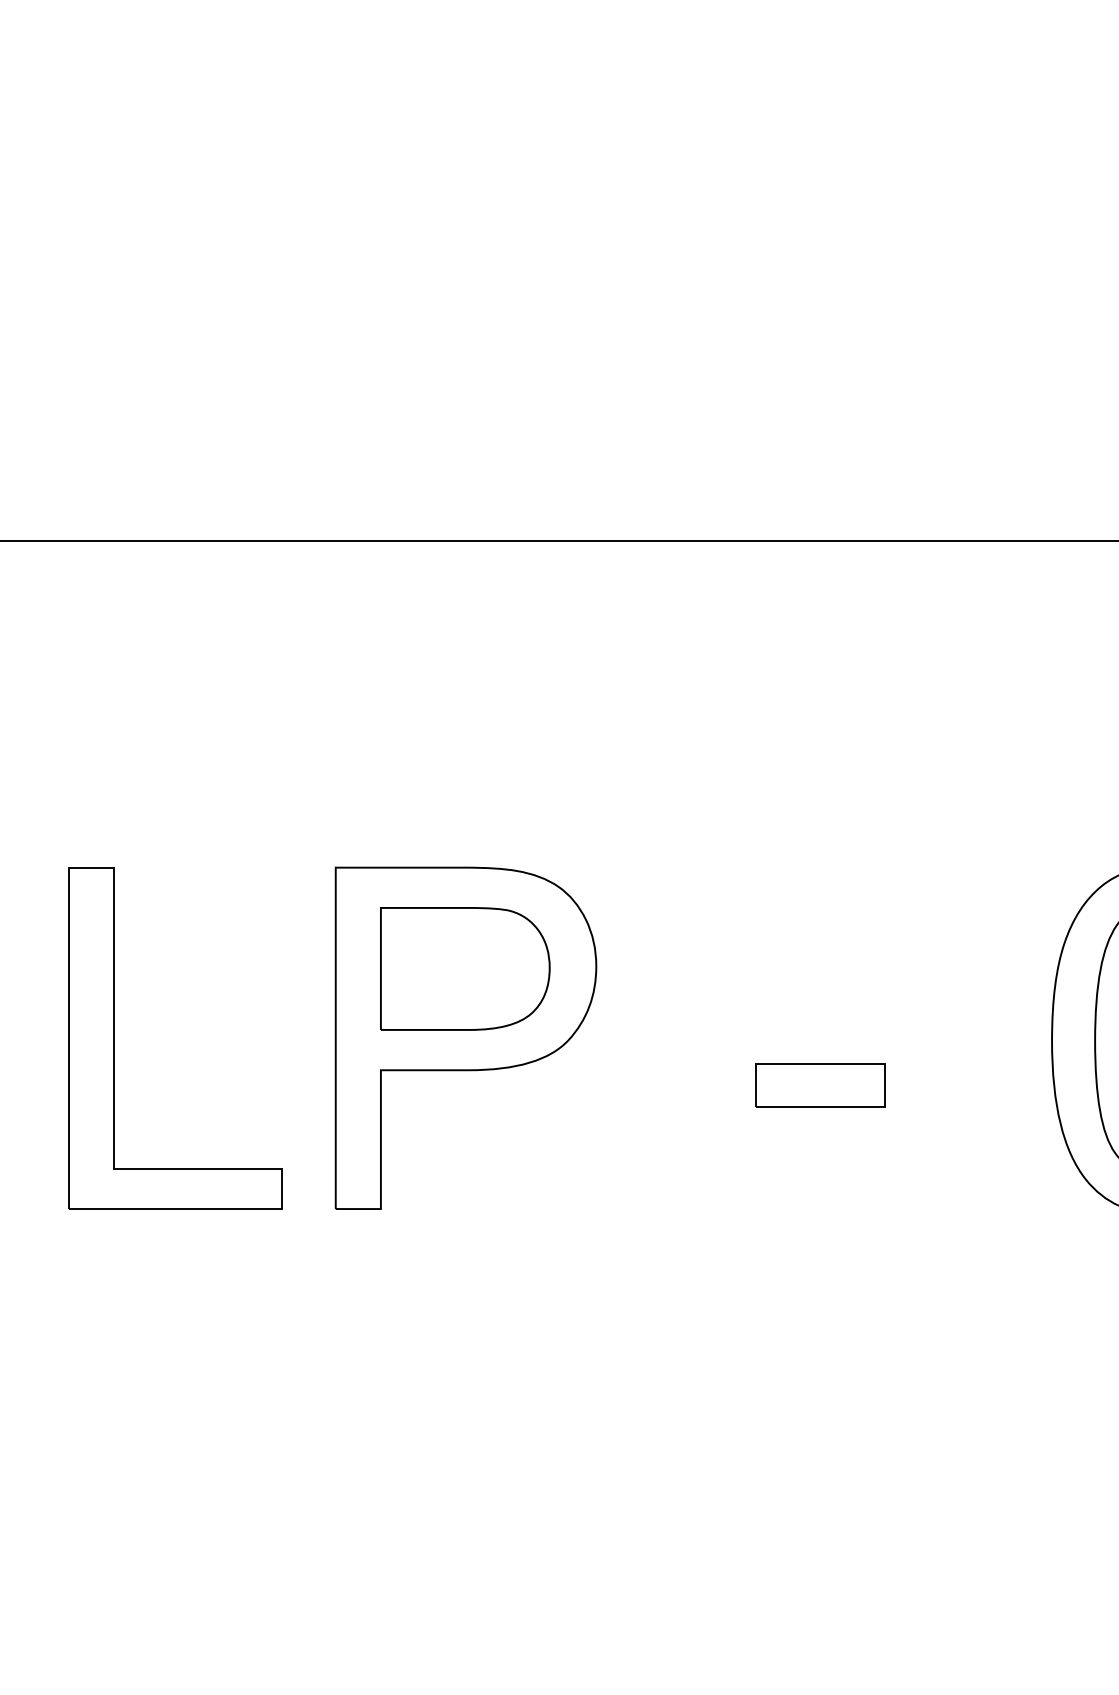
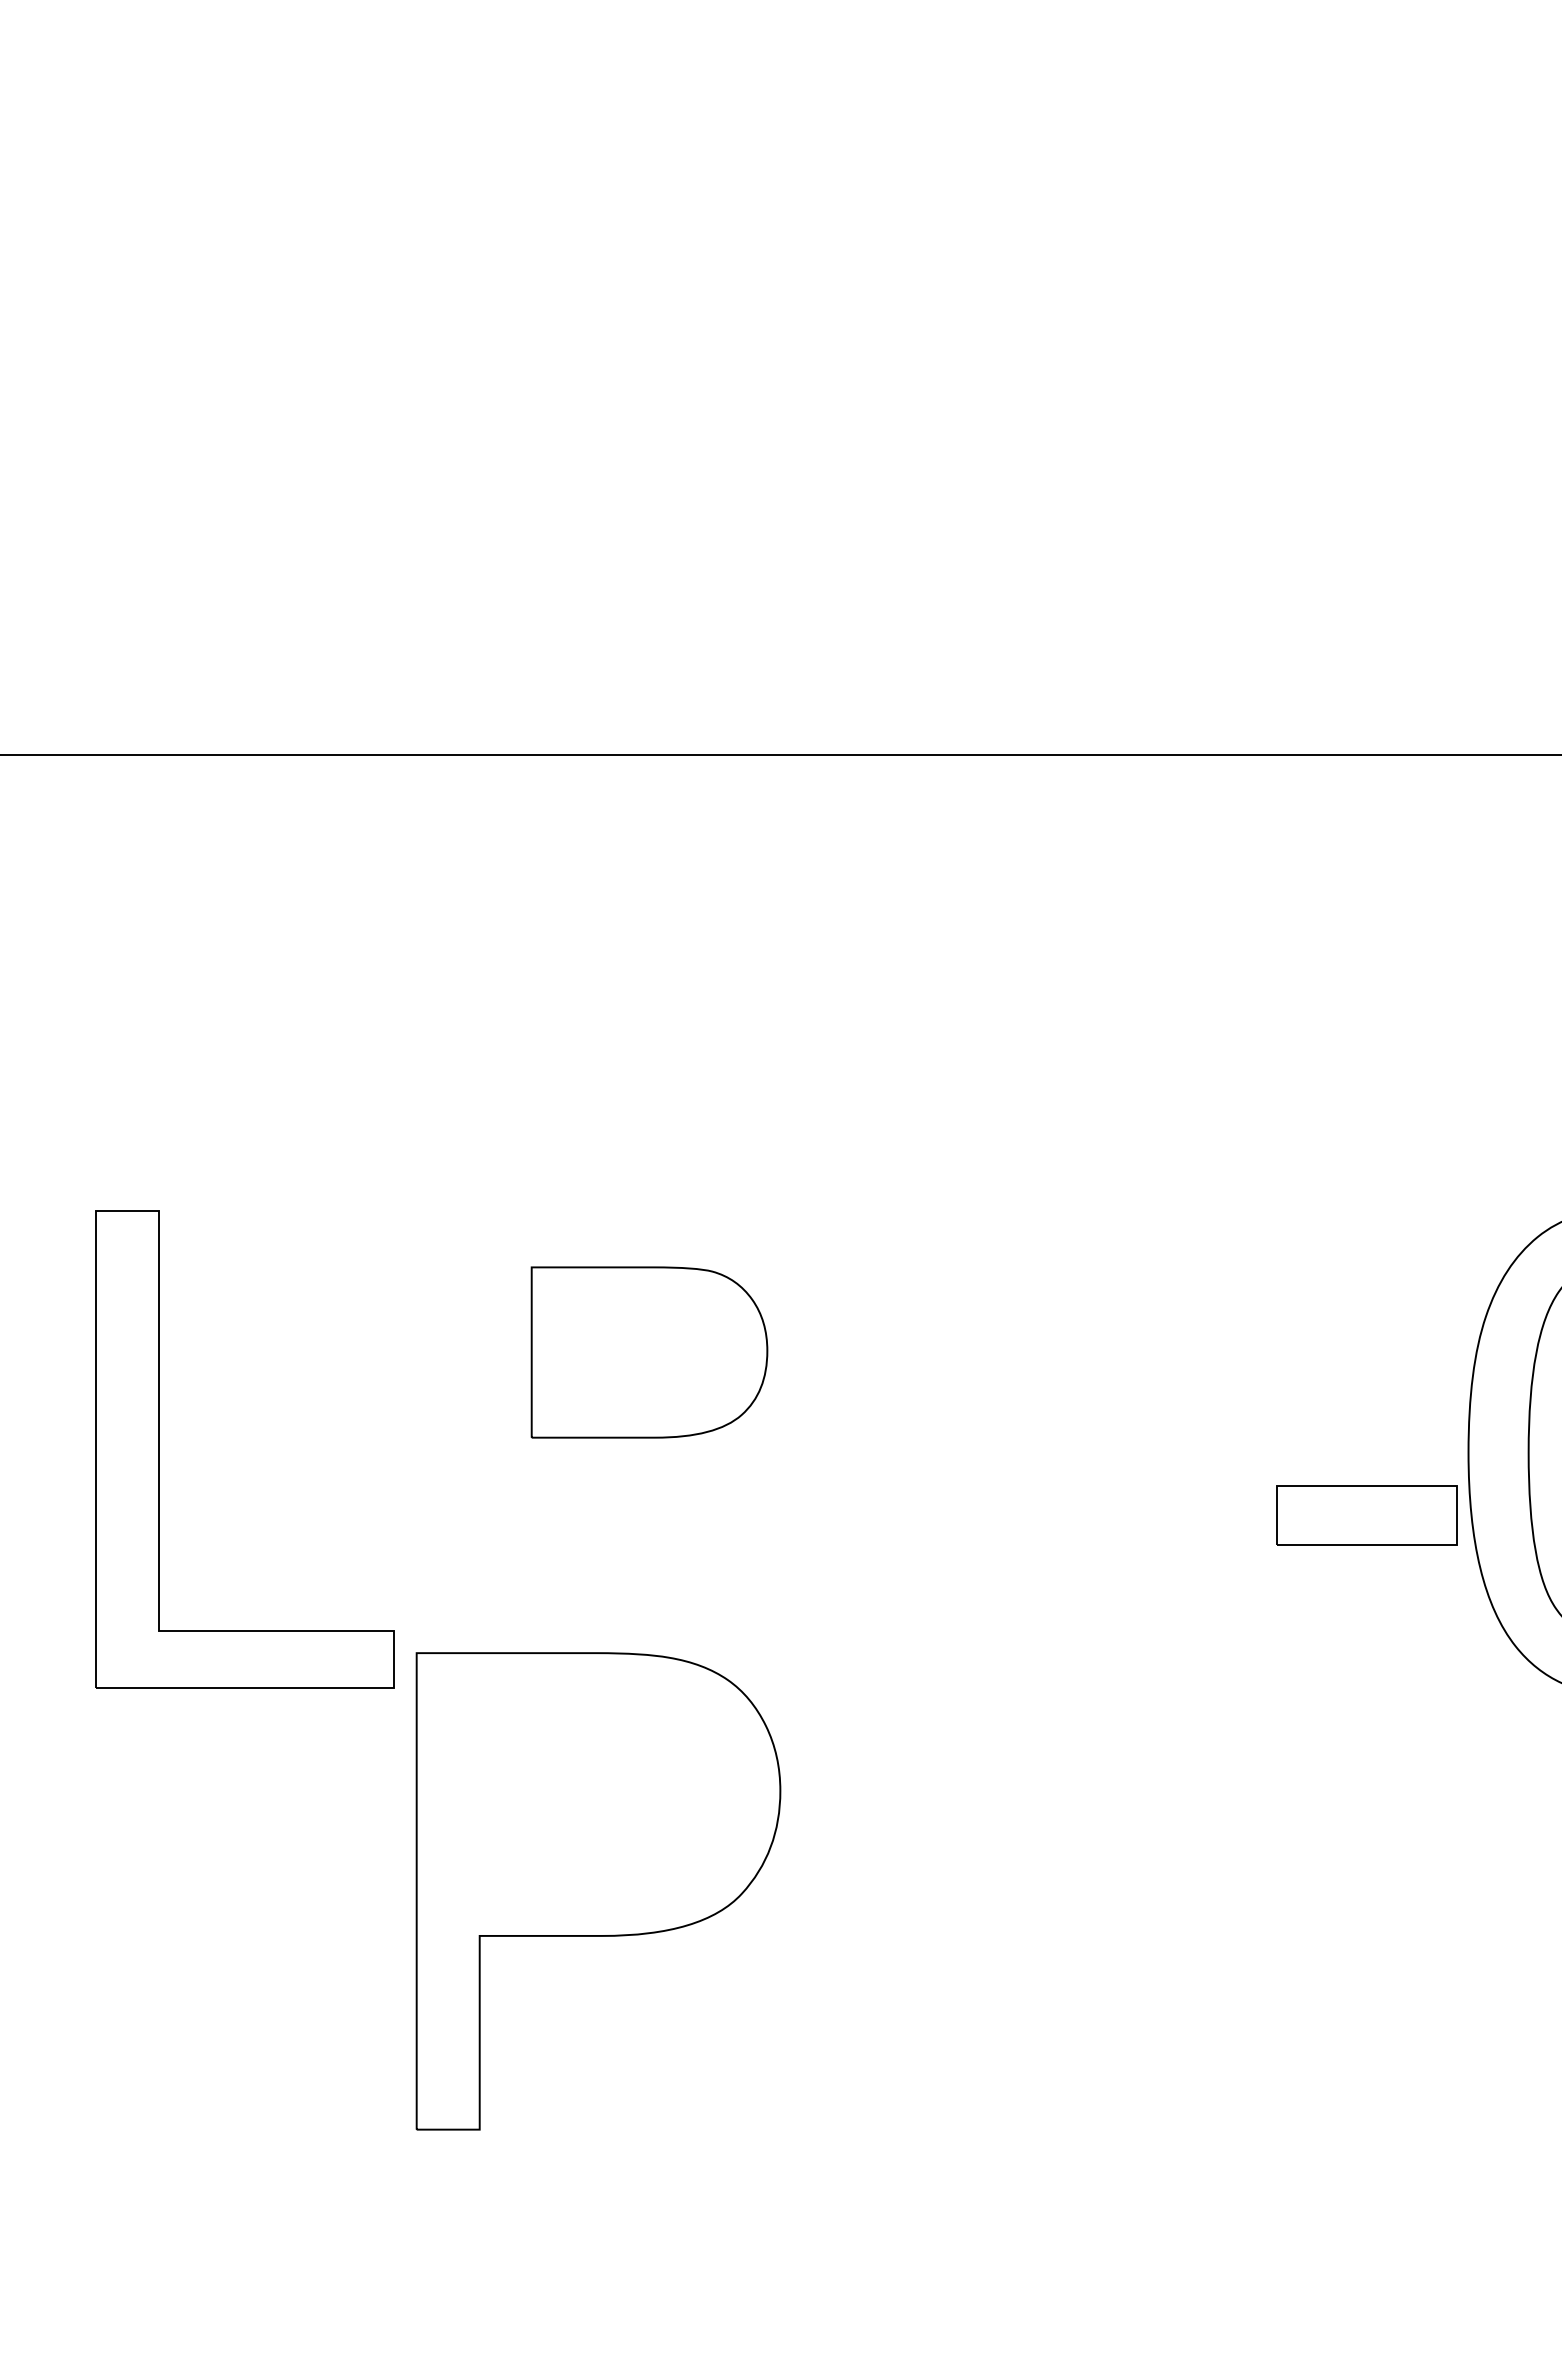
part: (466, 1038) -> (598, 1891), moved
part: (819, 1085) -> (1366, 1515), moved

